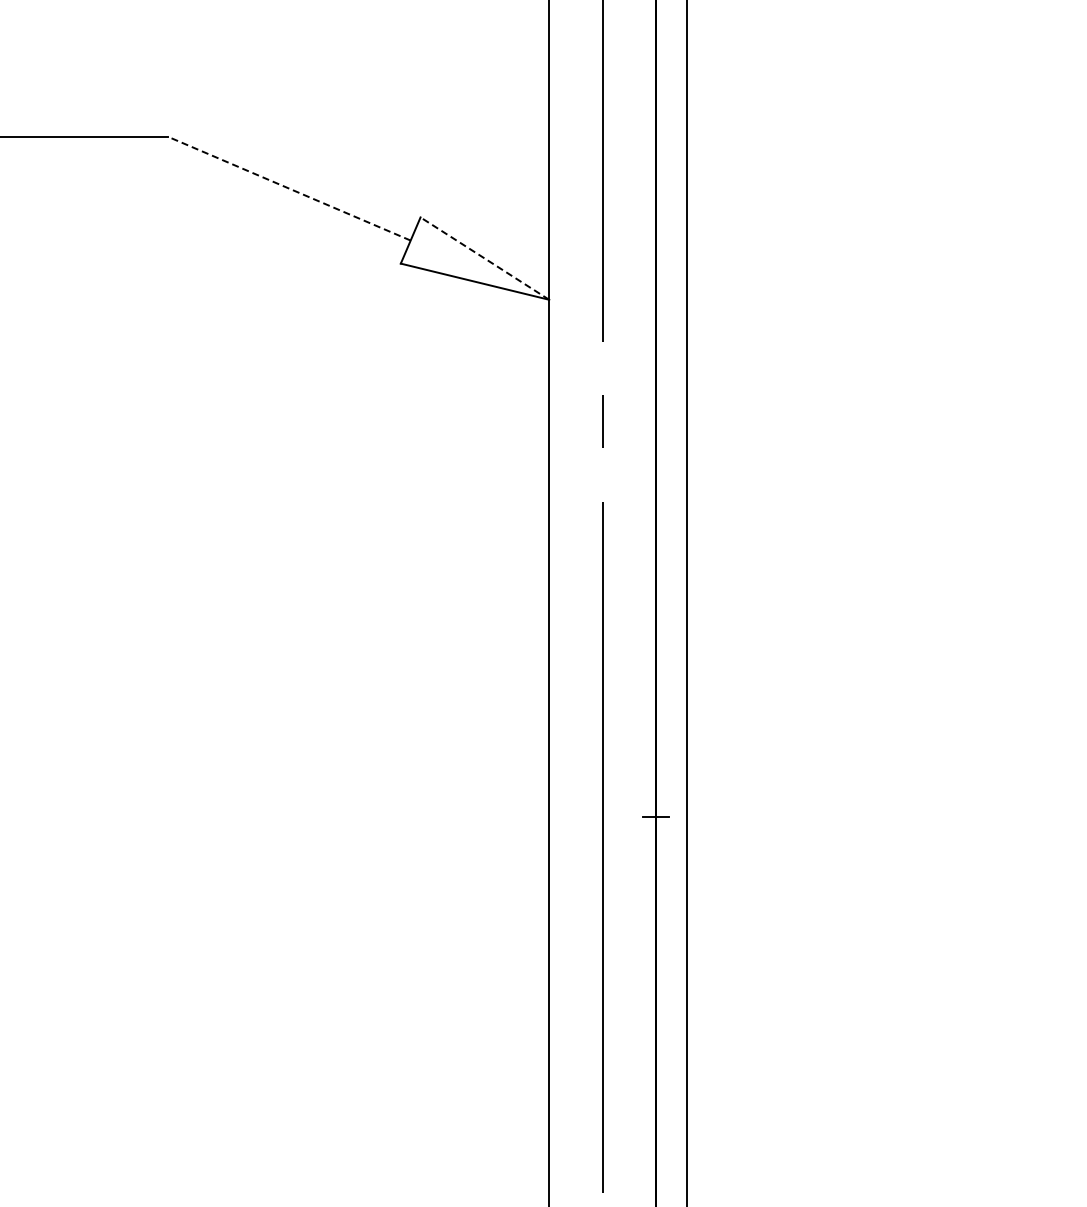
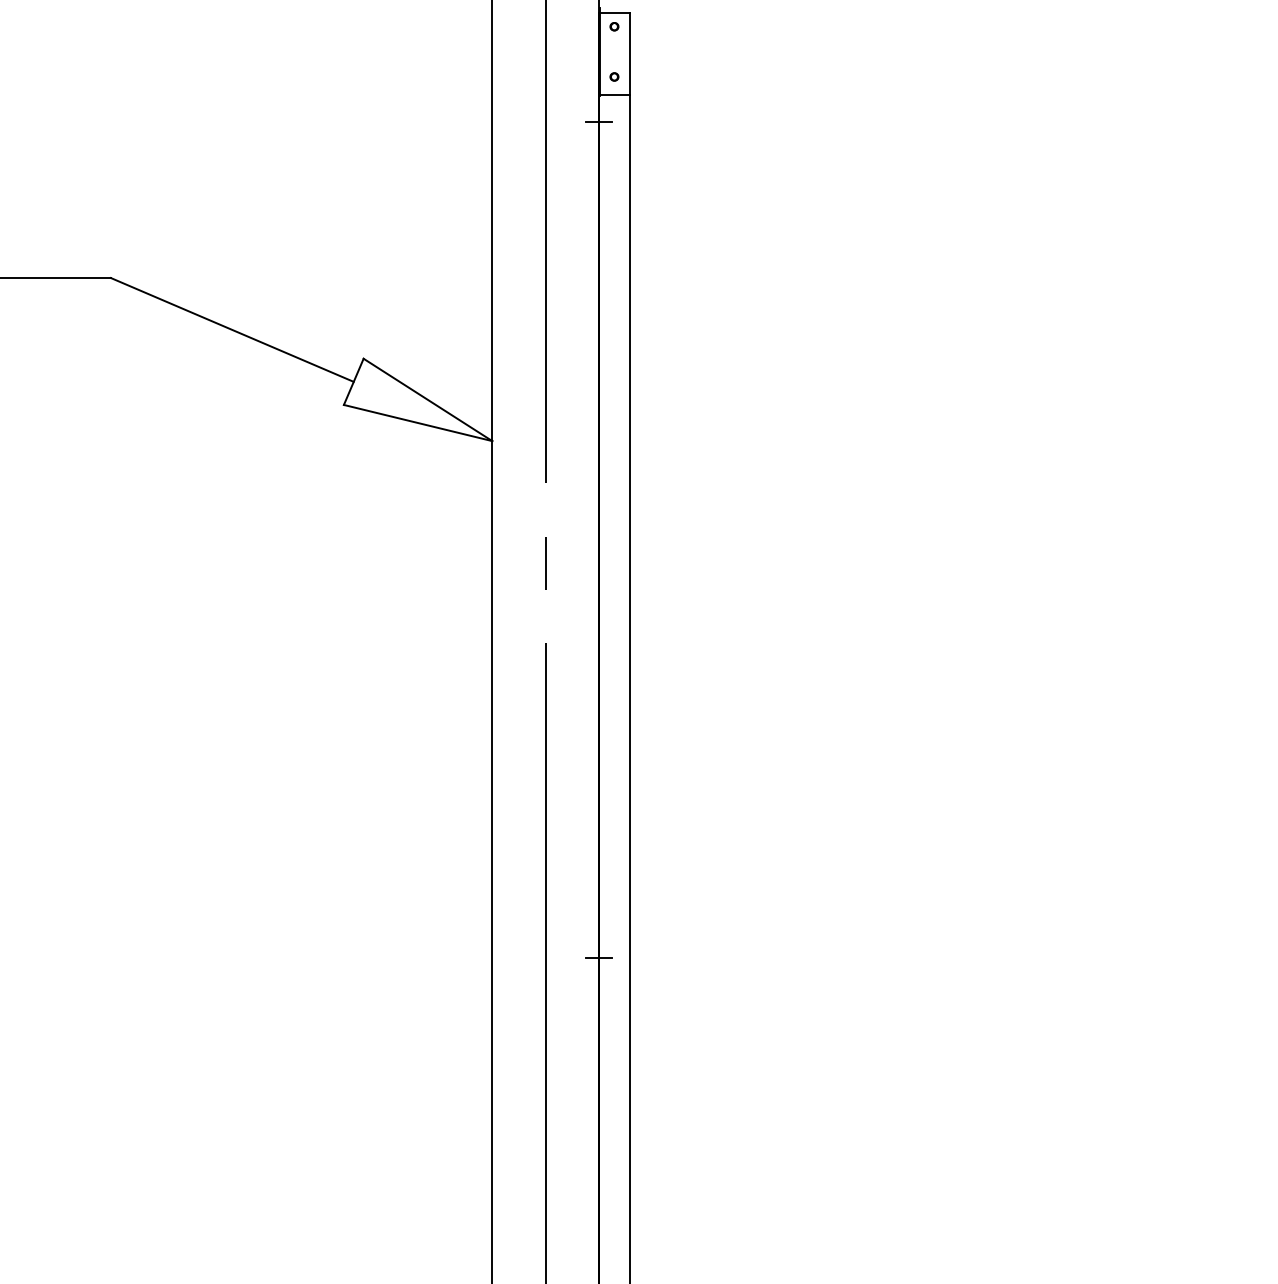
line: (288, 188) -> (231, 329), dashed -> solid
line: (484, 258) -> (427, 399), dashed -> solid

